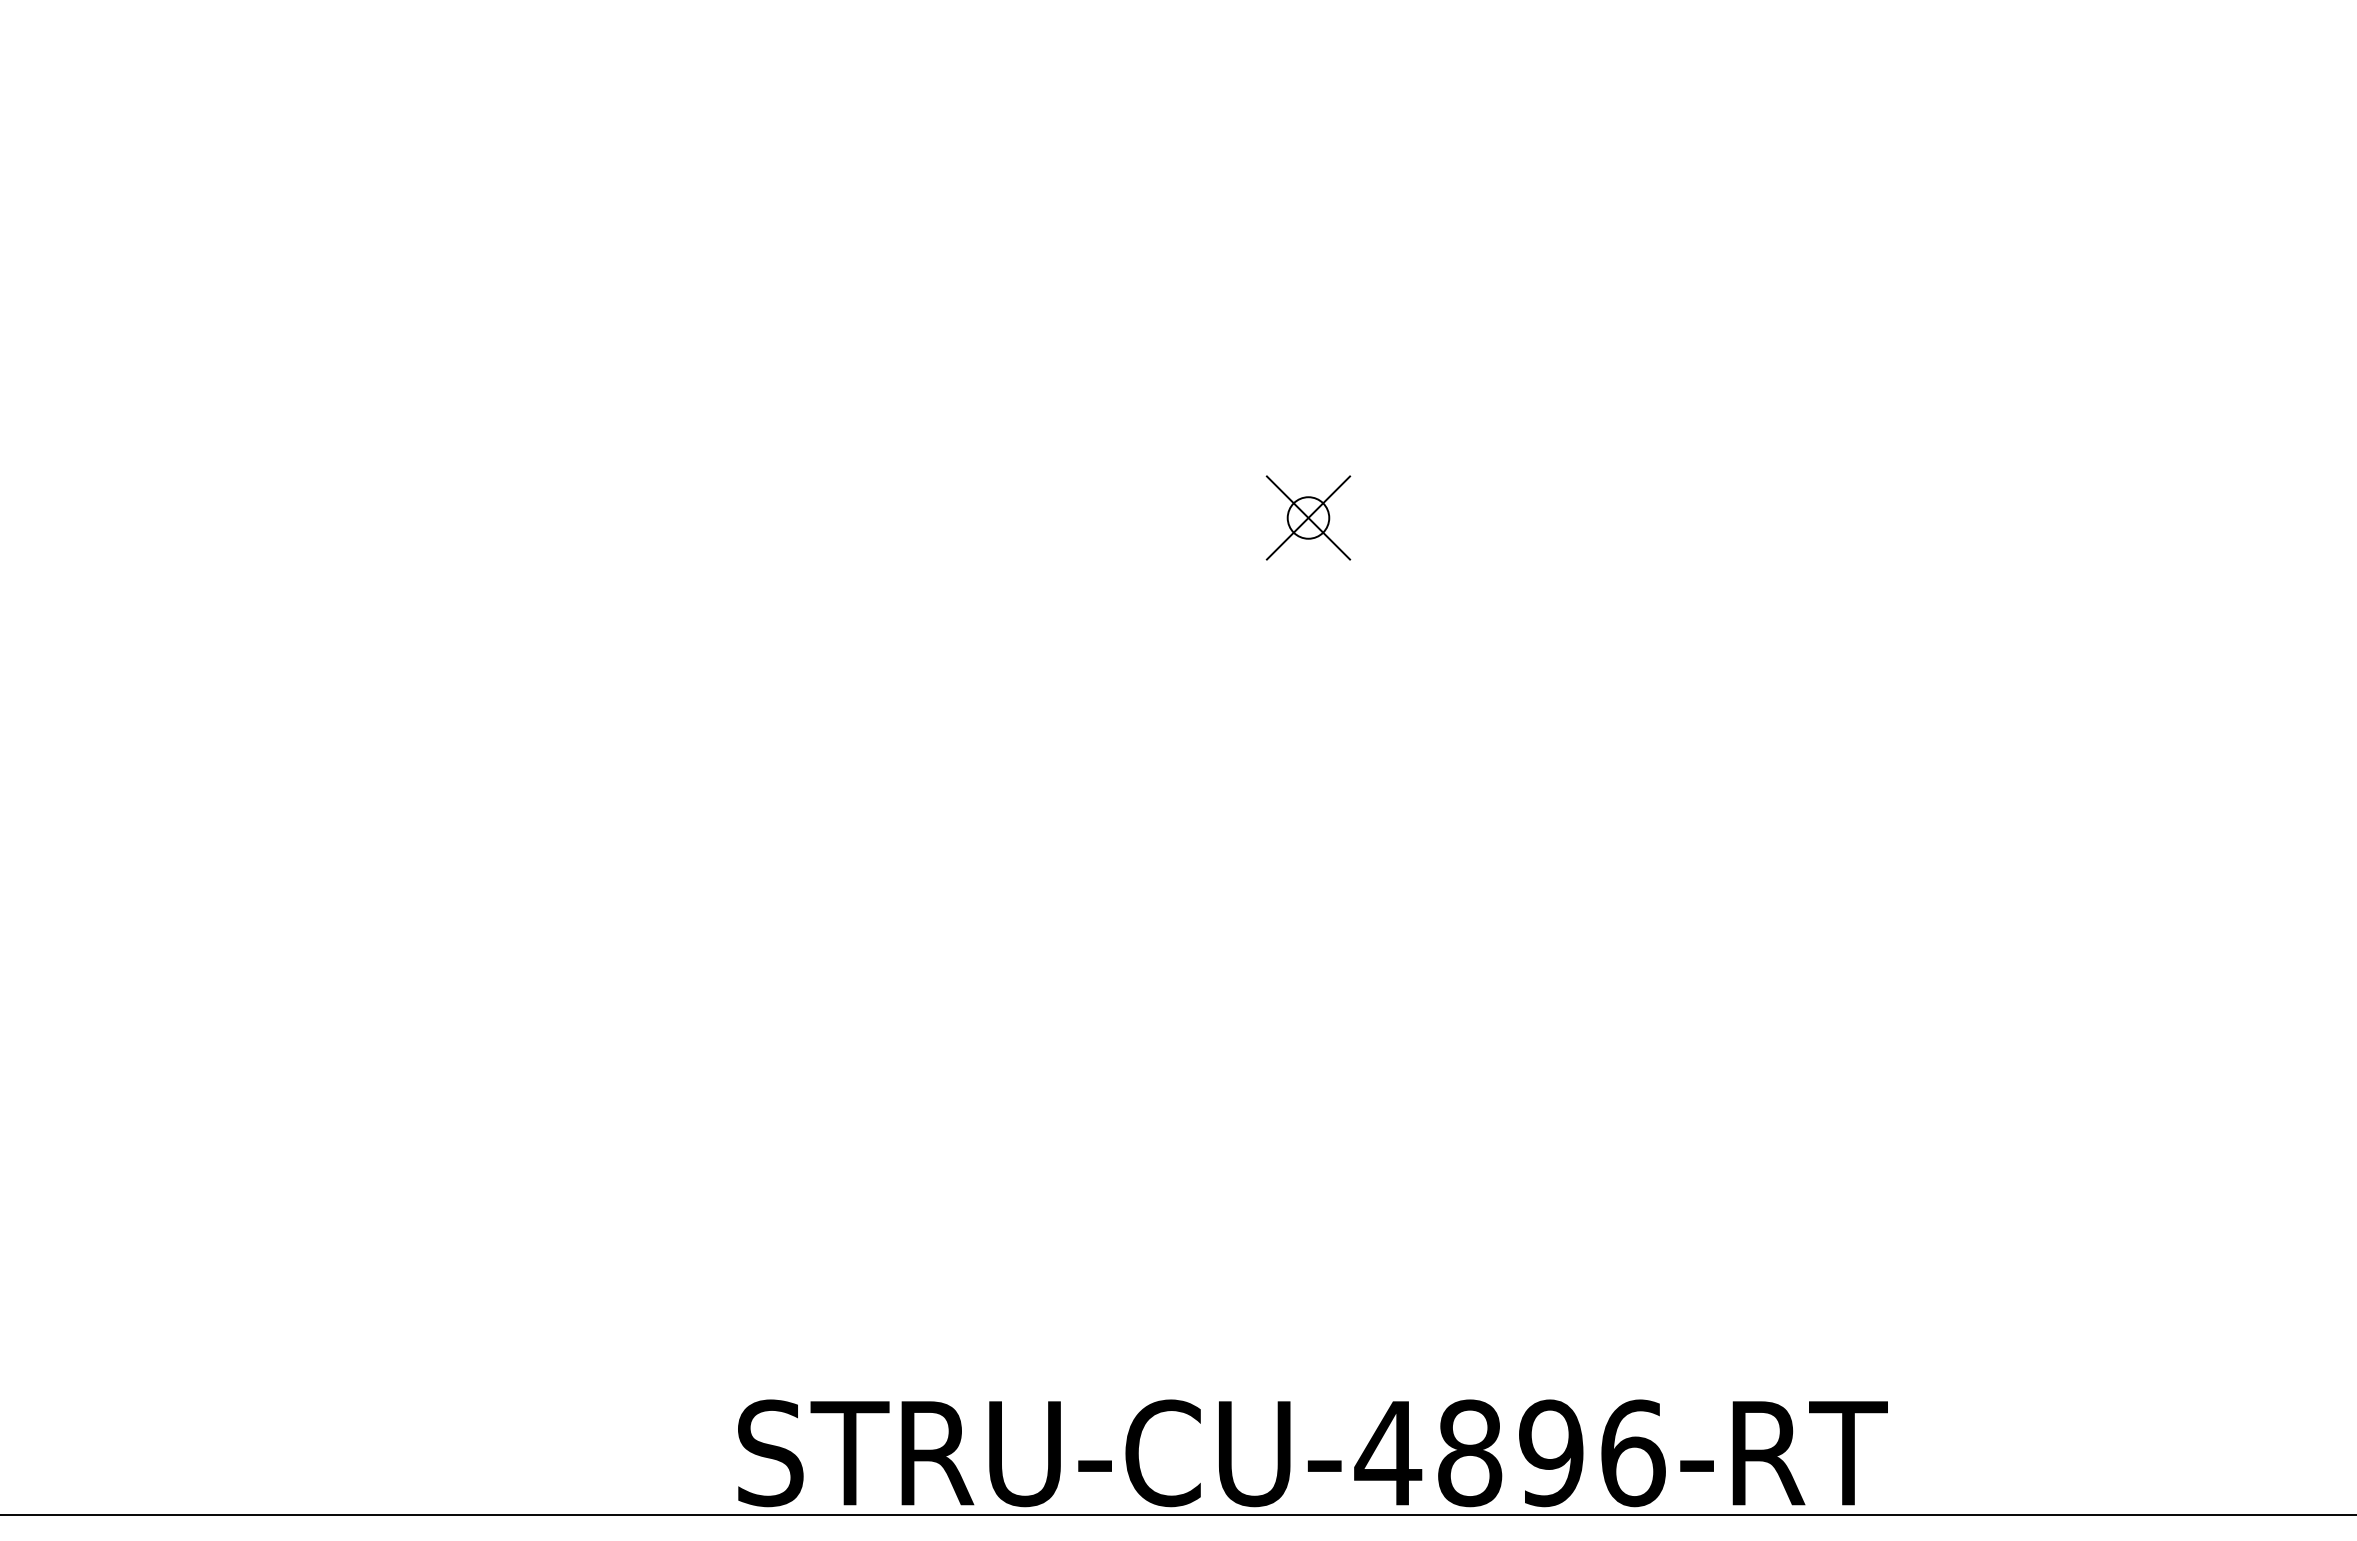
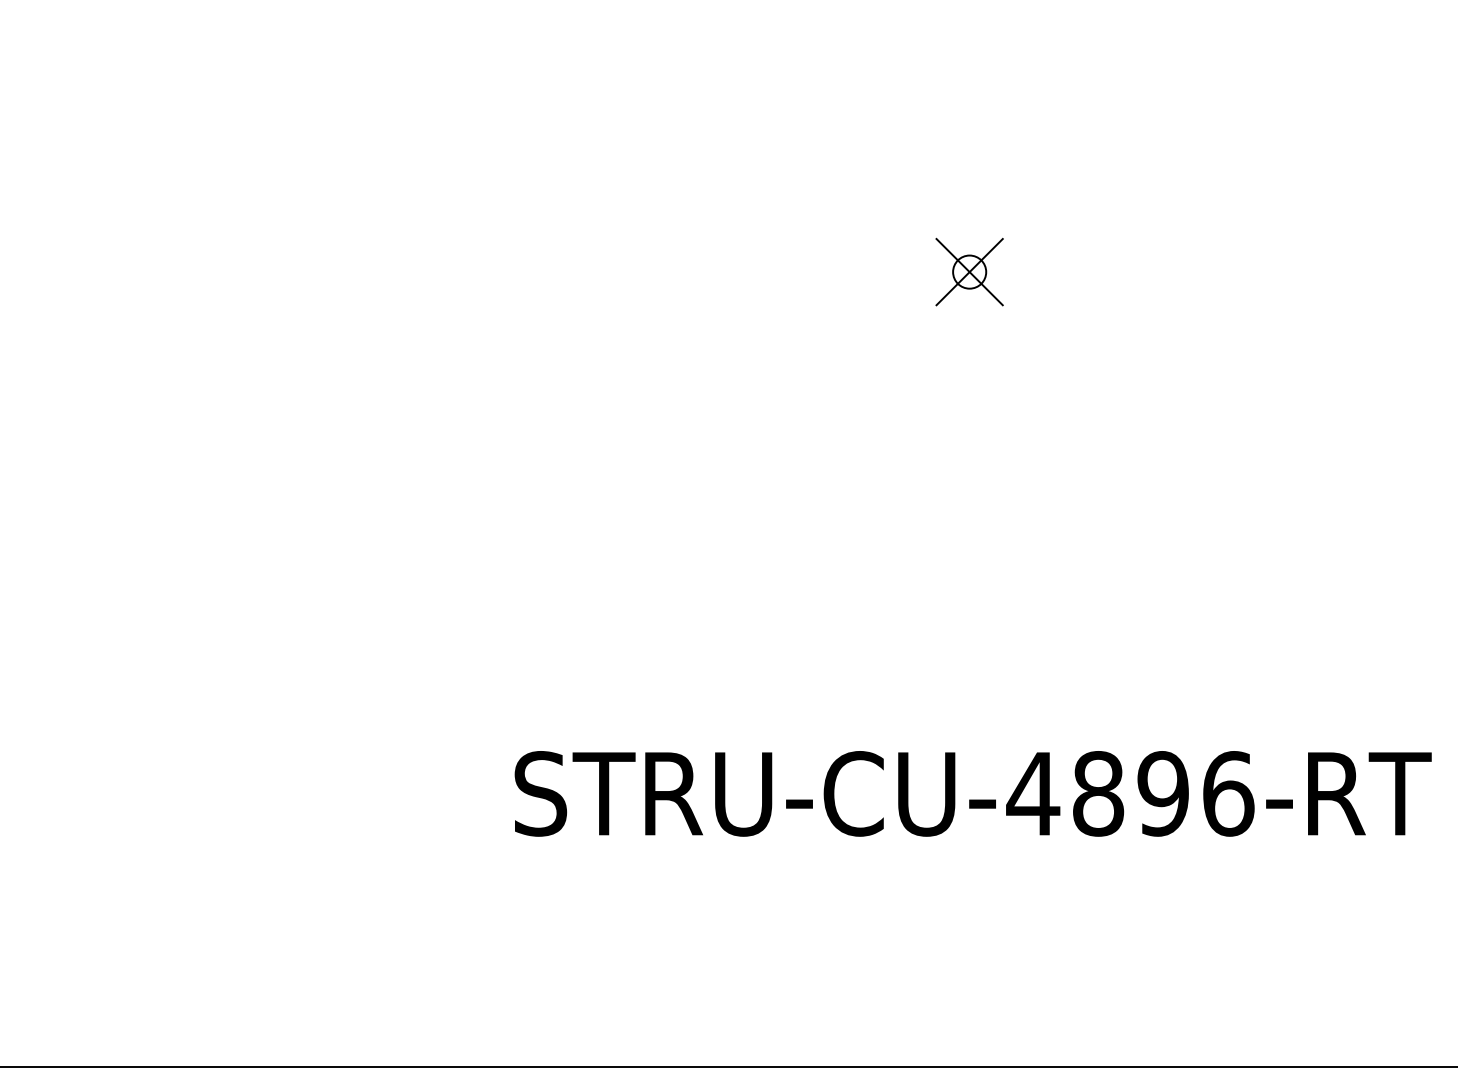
text: (1312, 1453) -> (972, 794), moved

